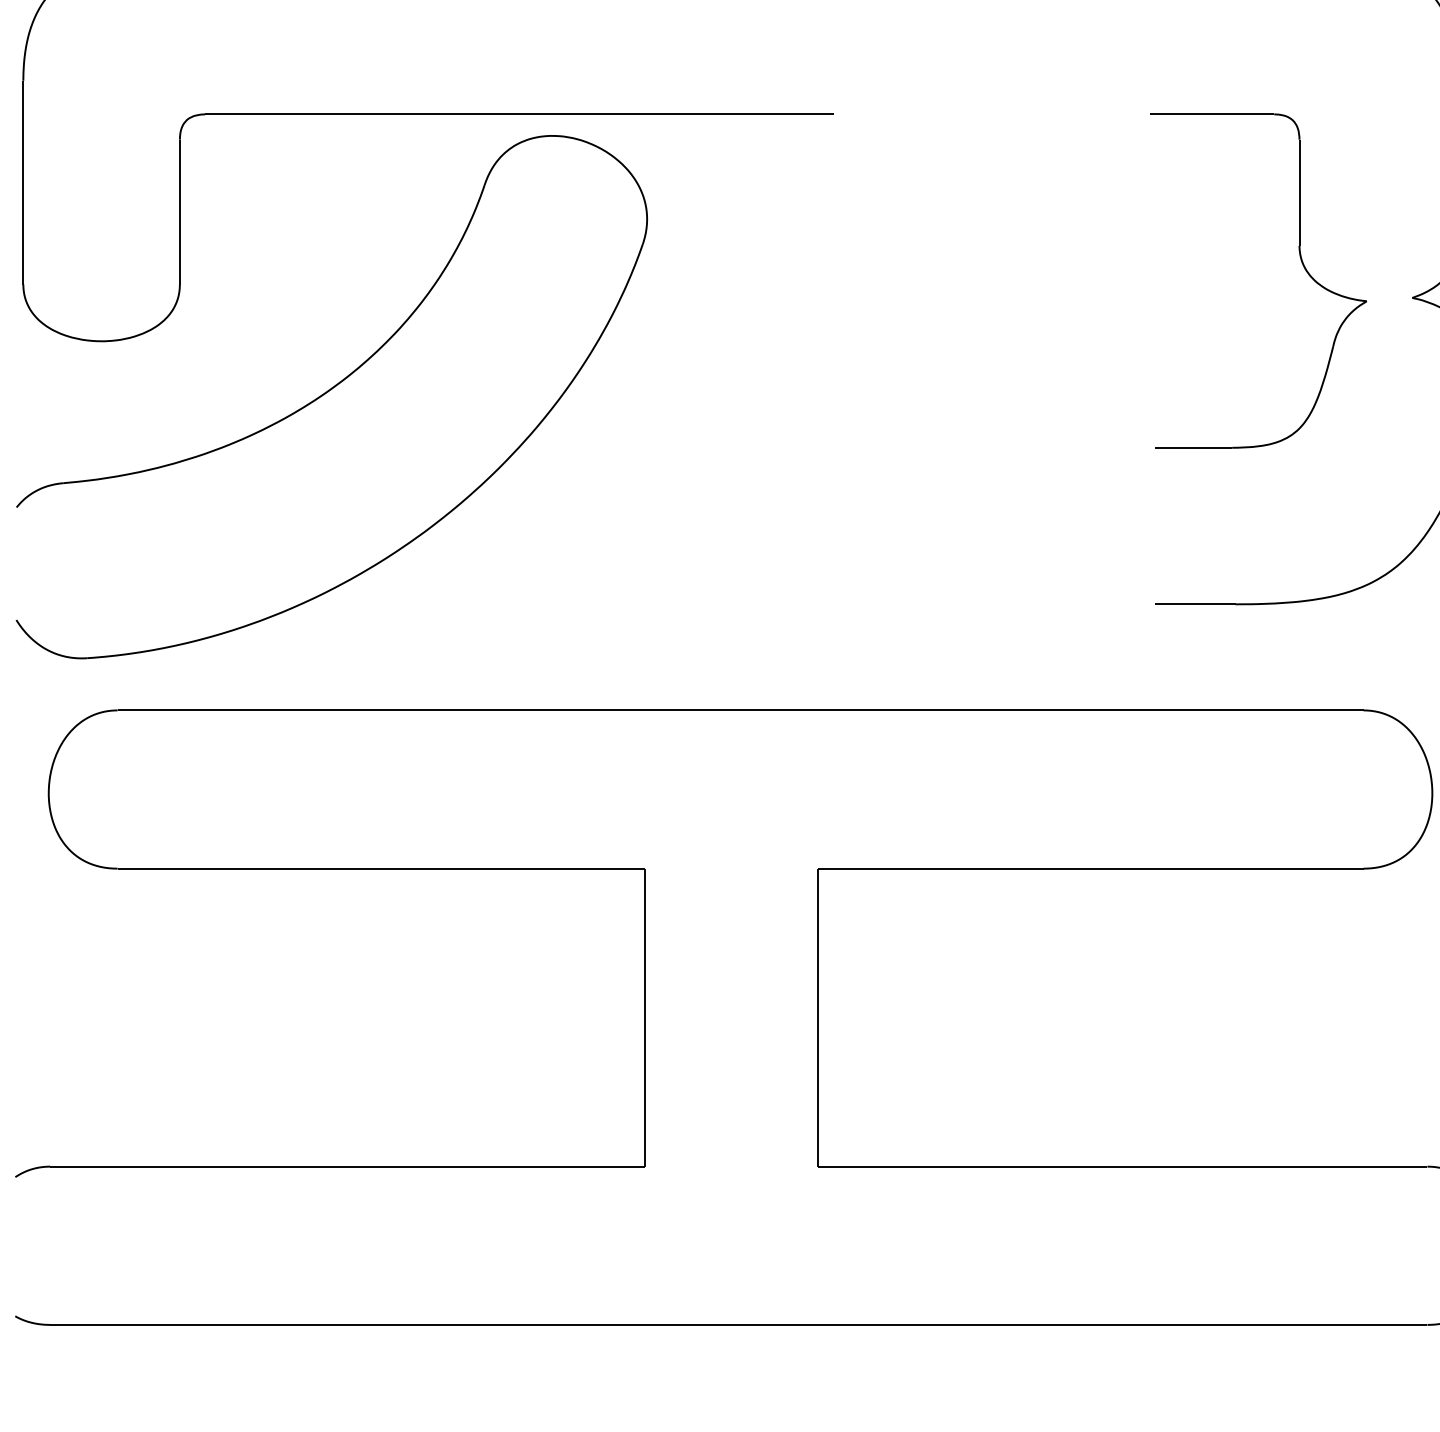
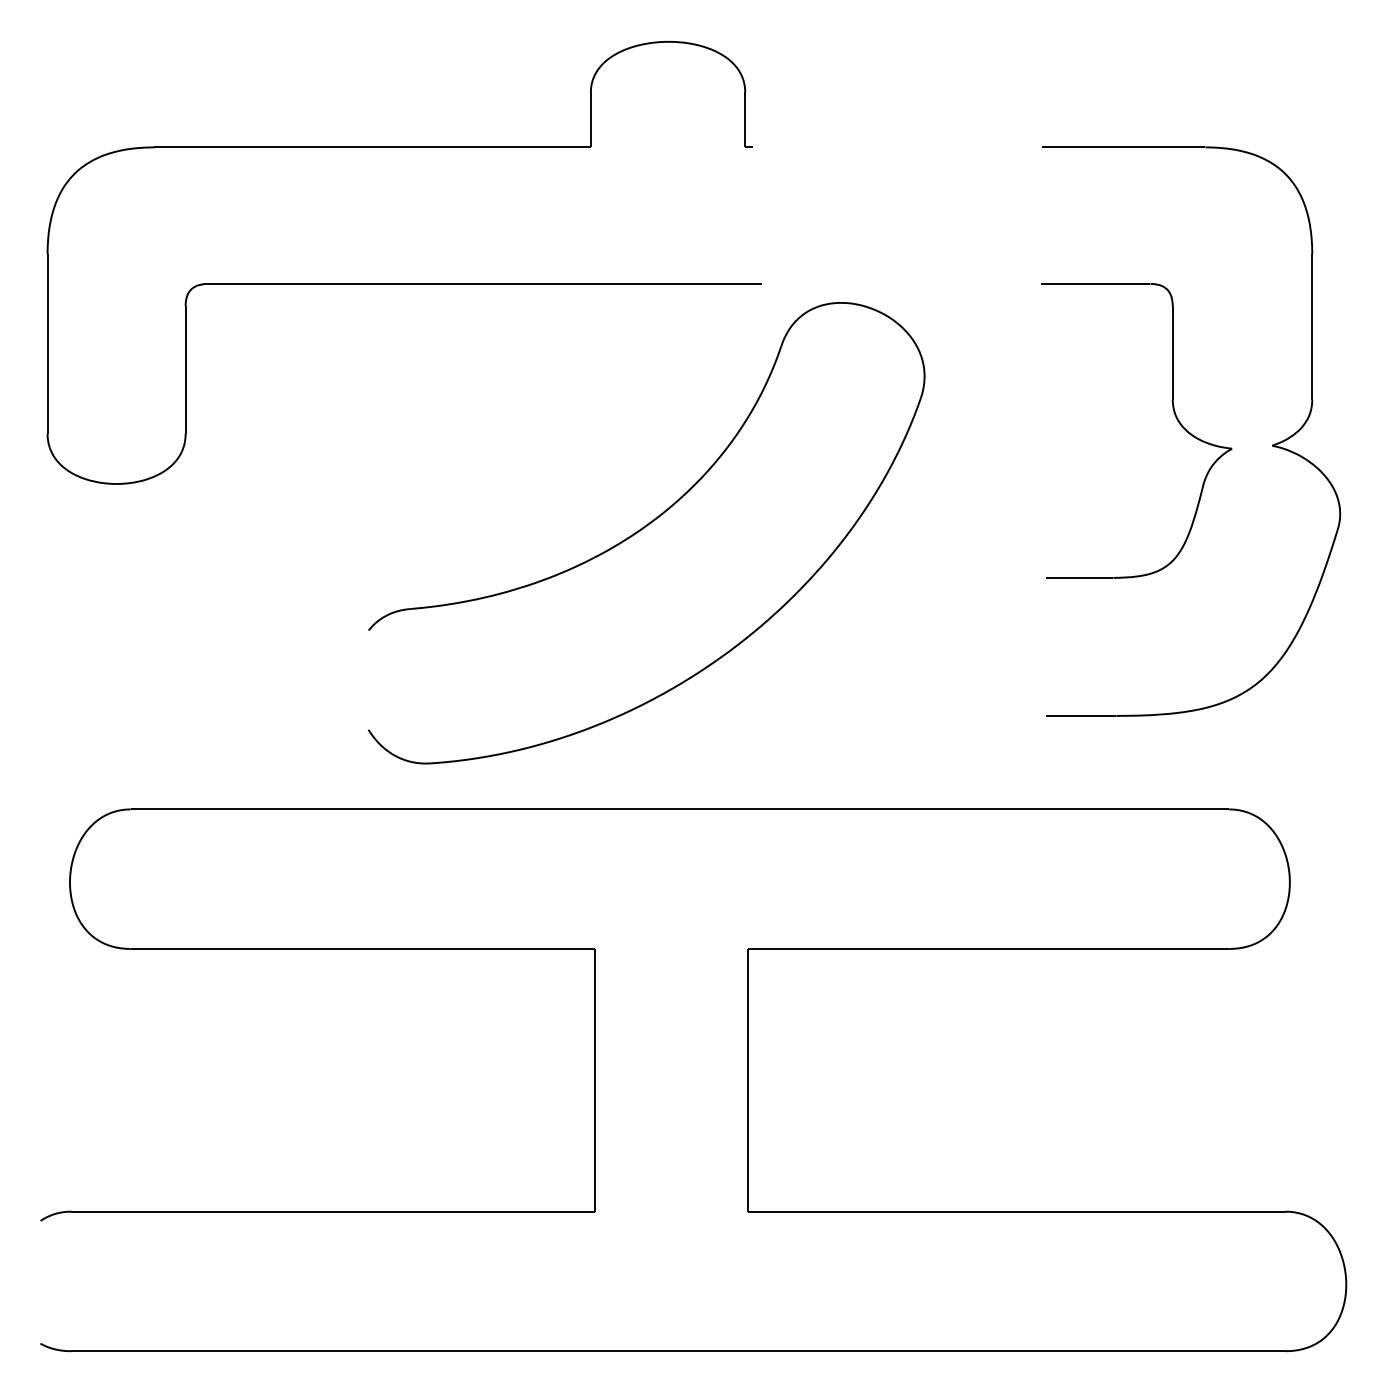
part: (331, 397) -> (646, 533), moved

